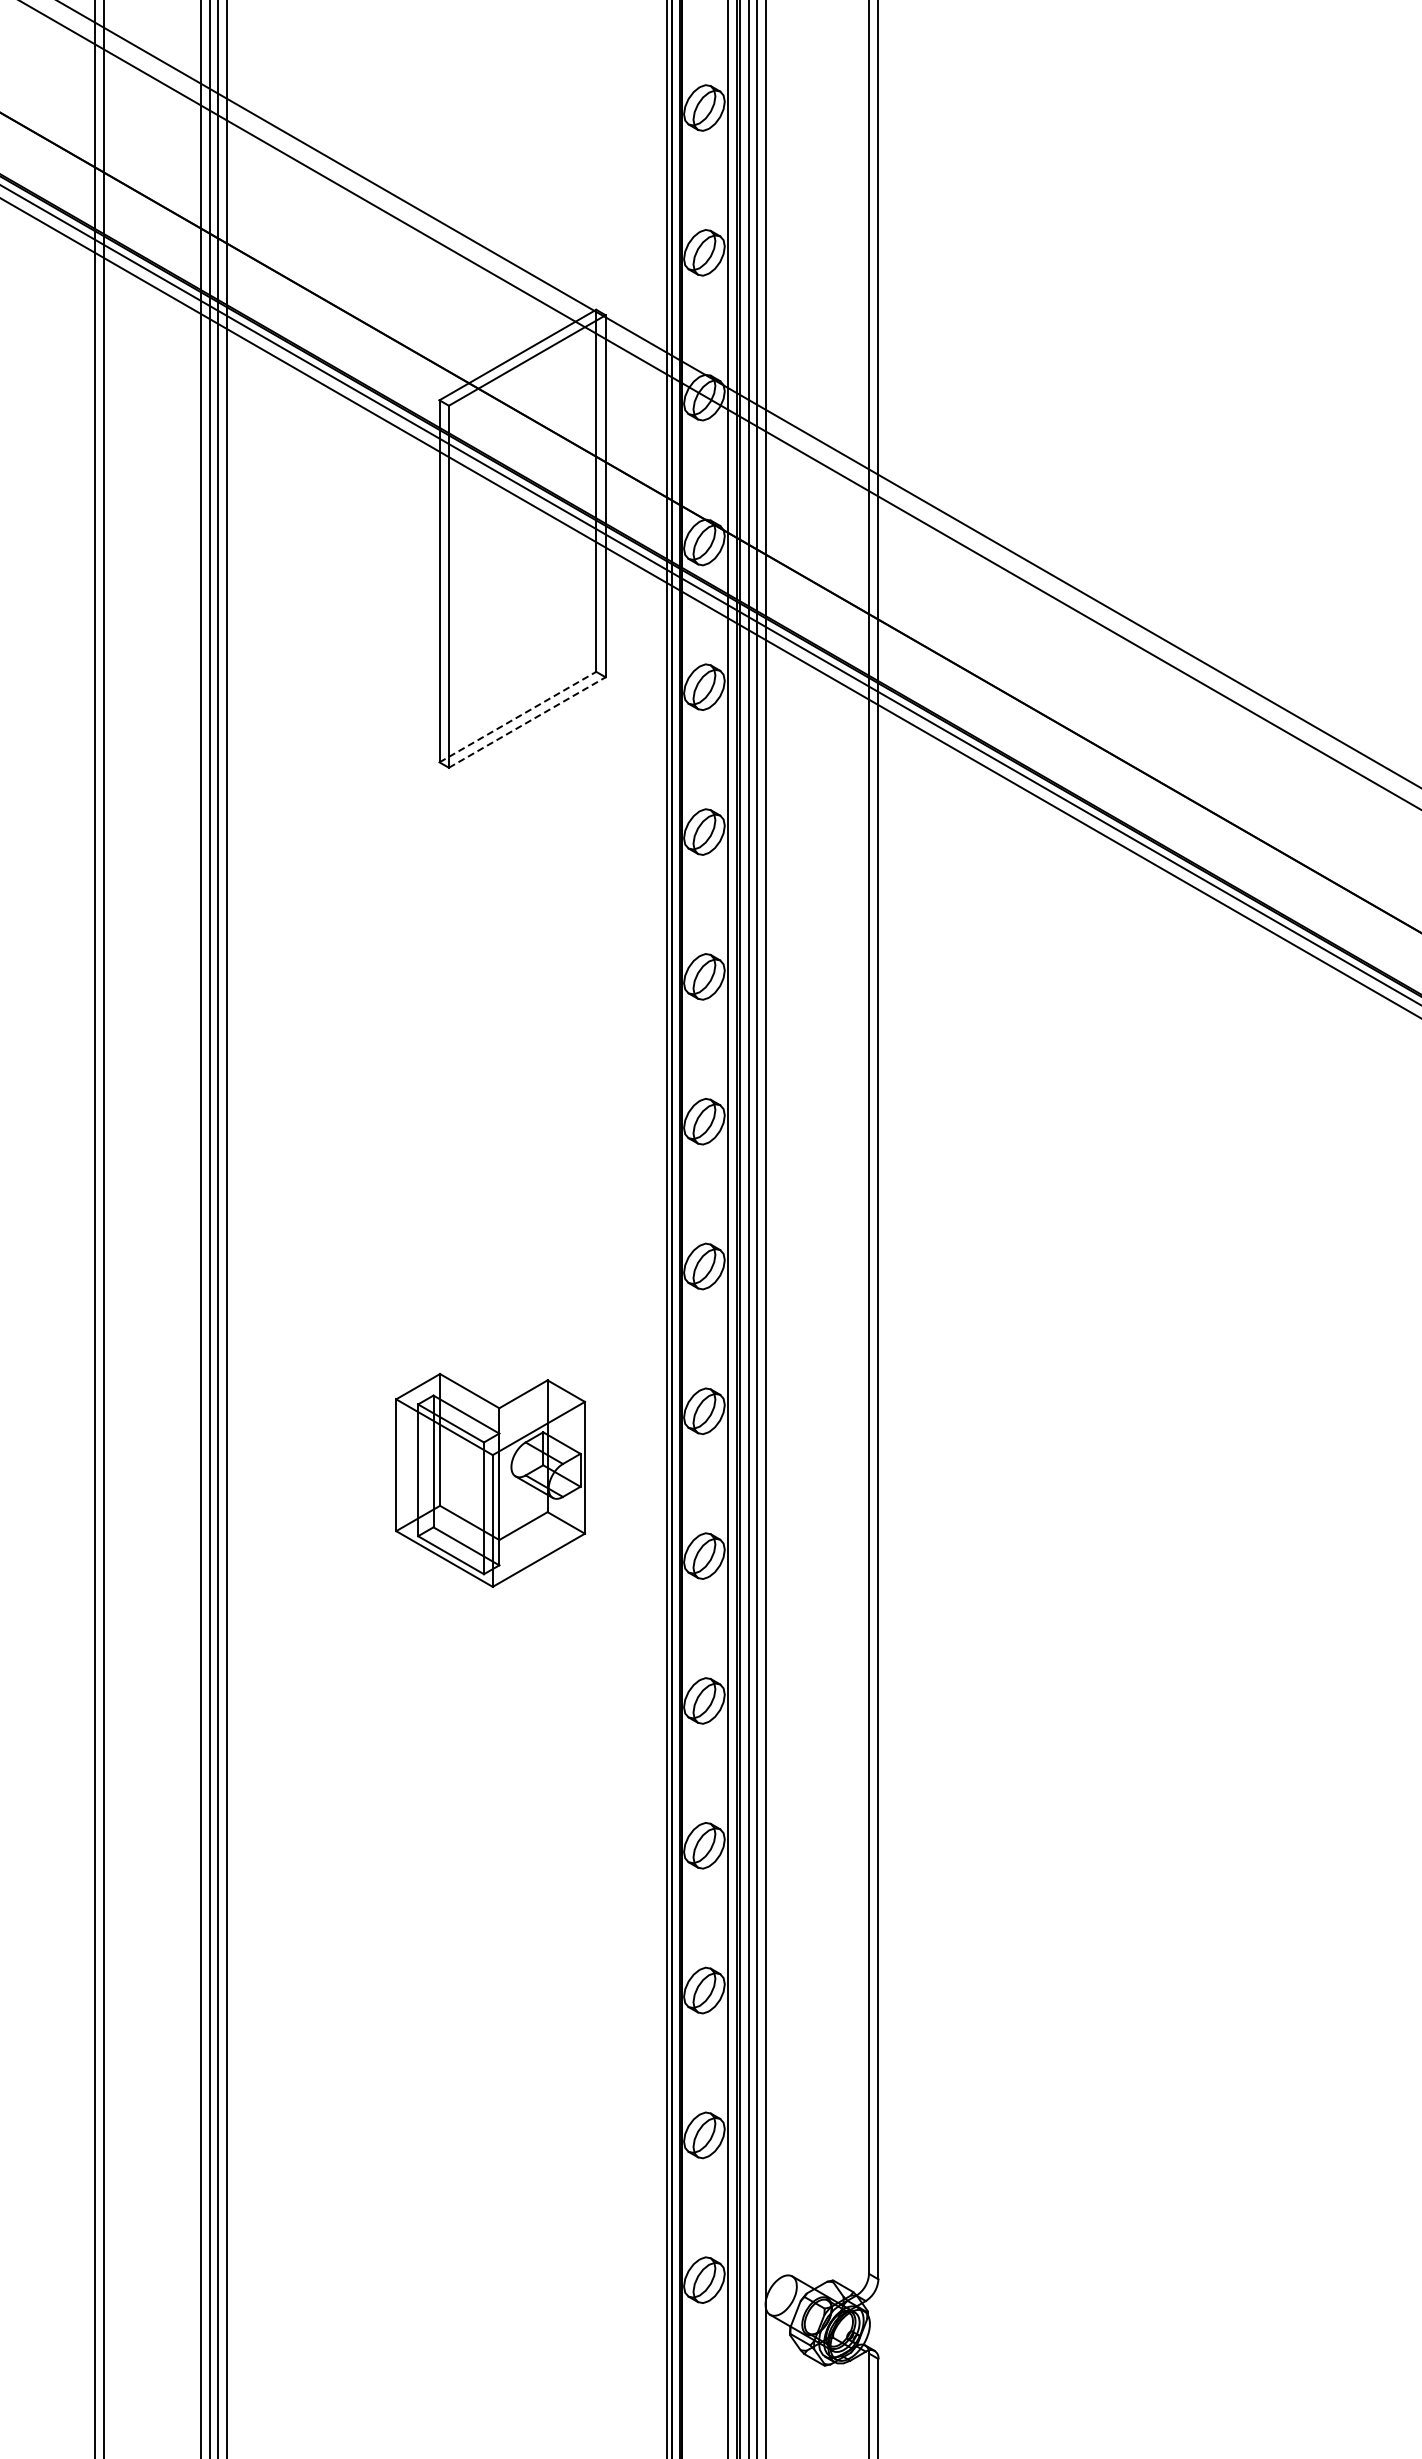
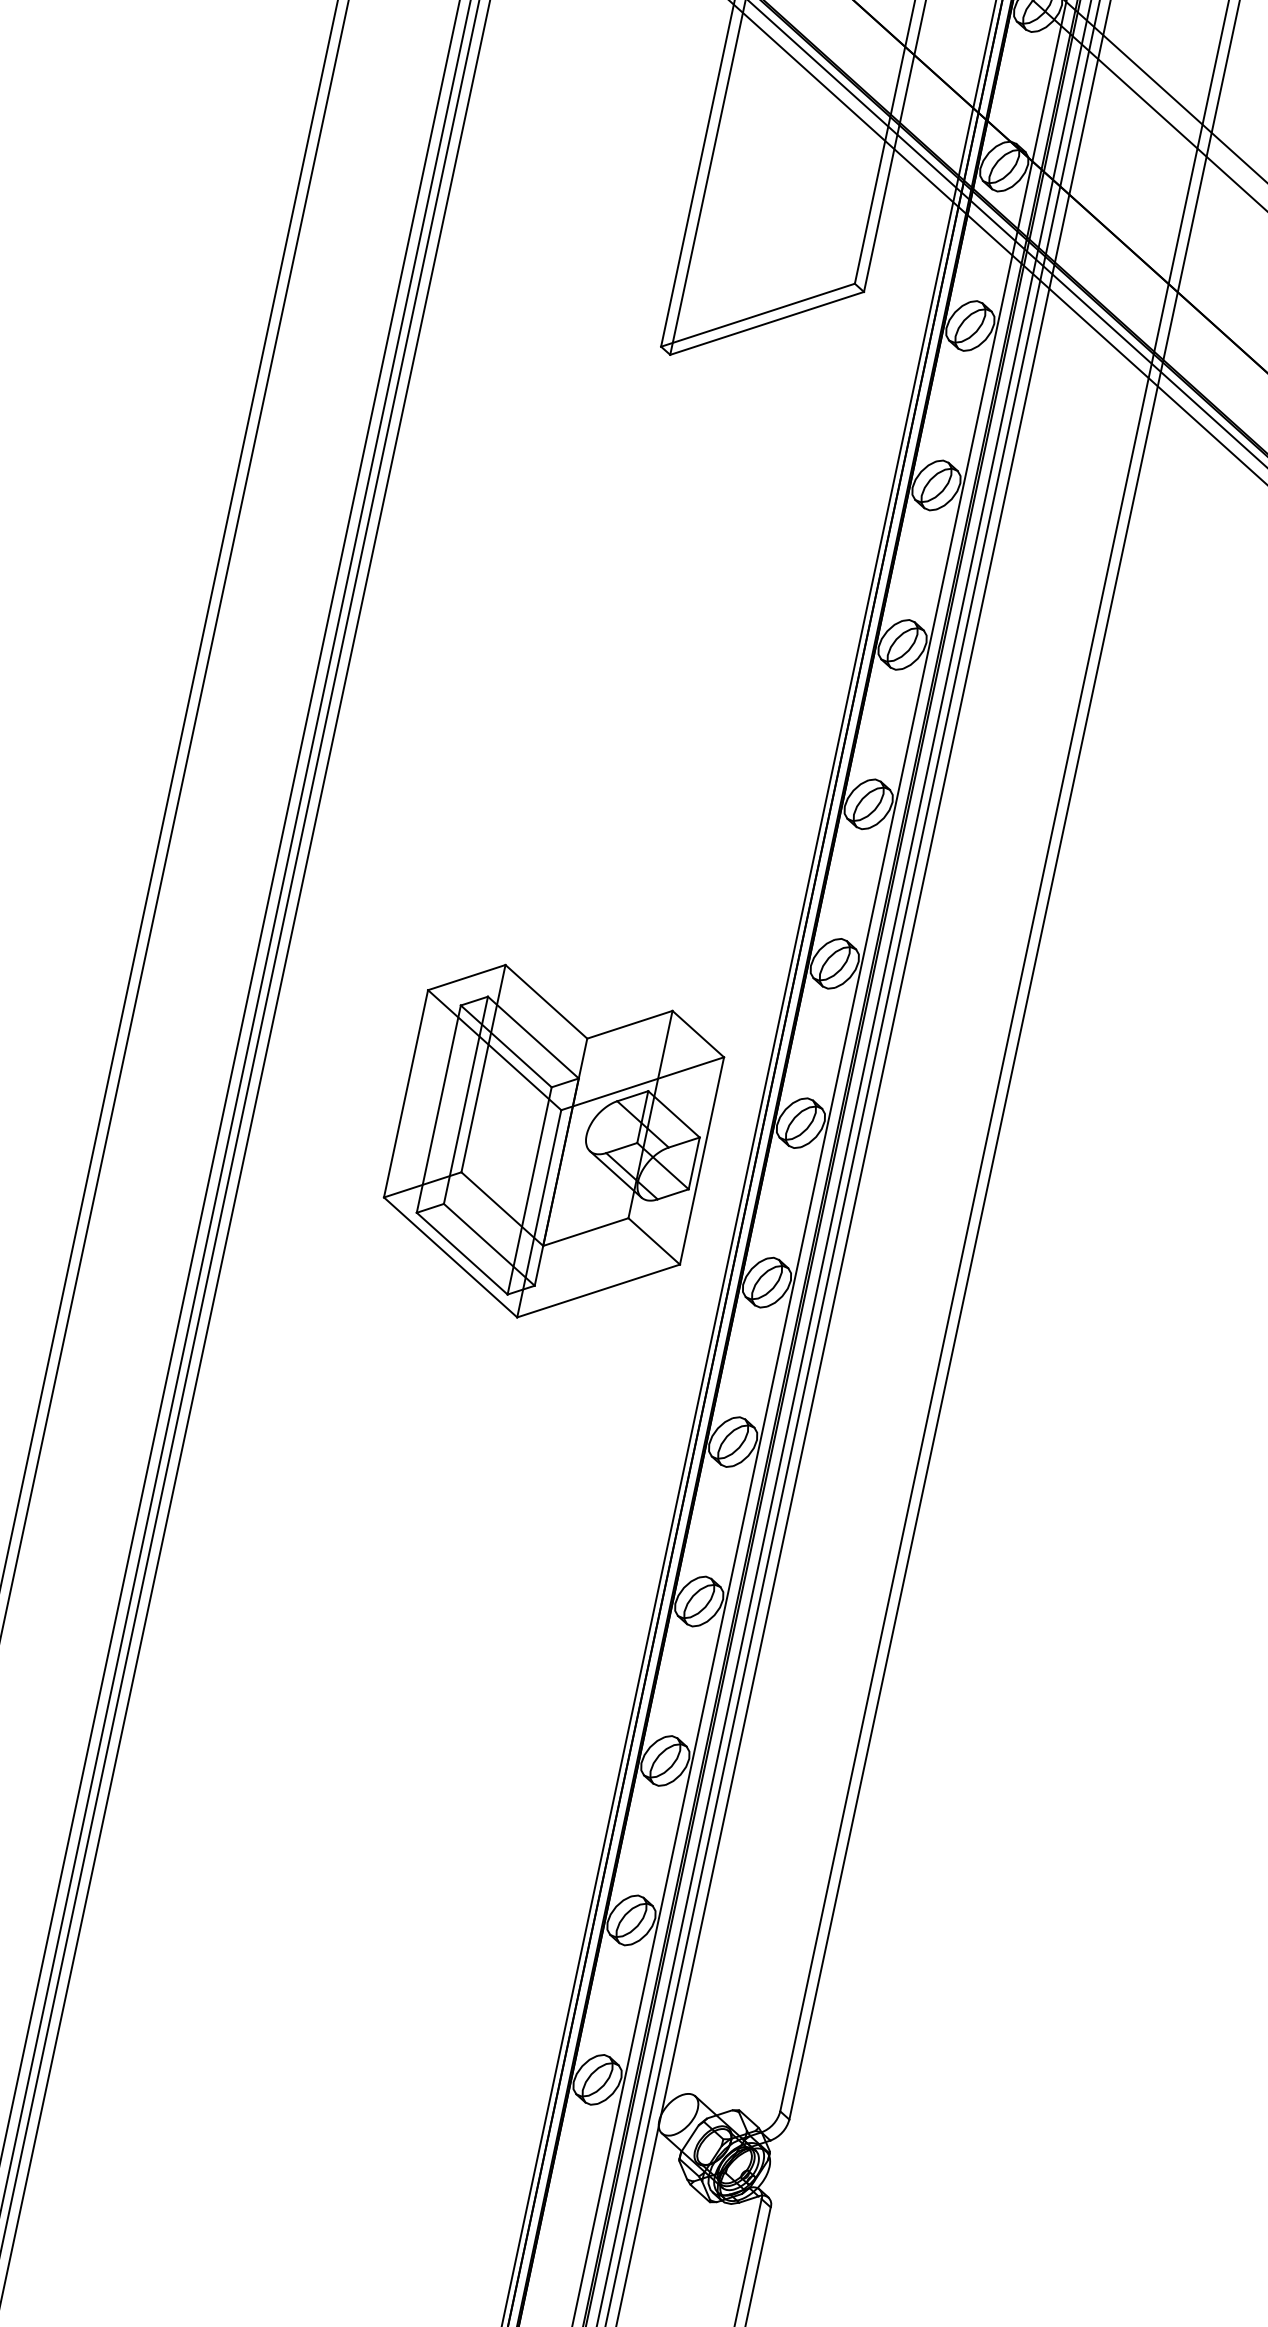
line: (517, 717) -> (757, 315), dashed -> solid
line: (527, 722) -> (767, 323), dashed -> solid
part: (490, 1480) -> (549, 1149), size x1.43

